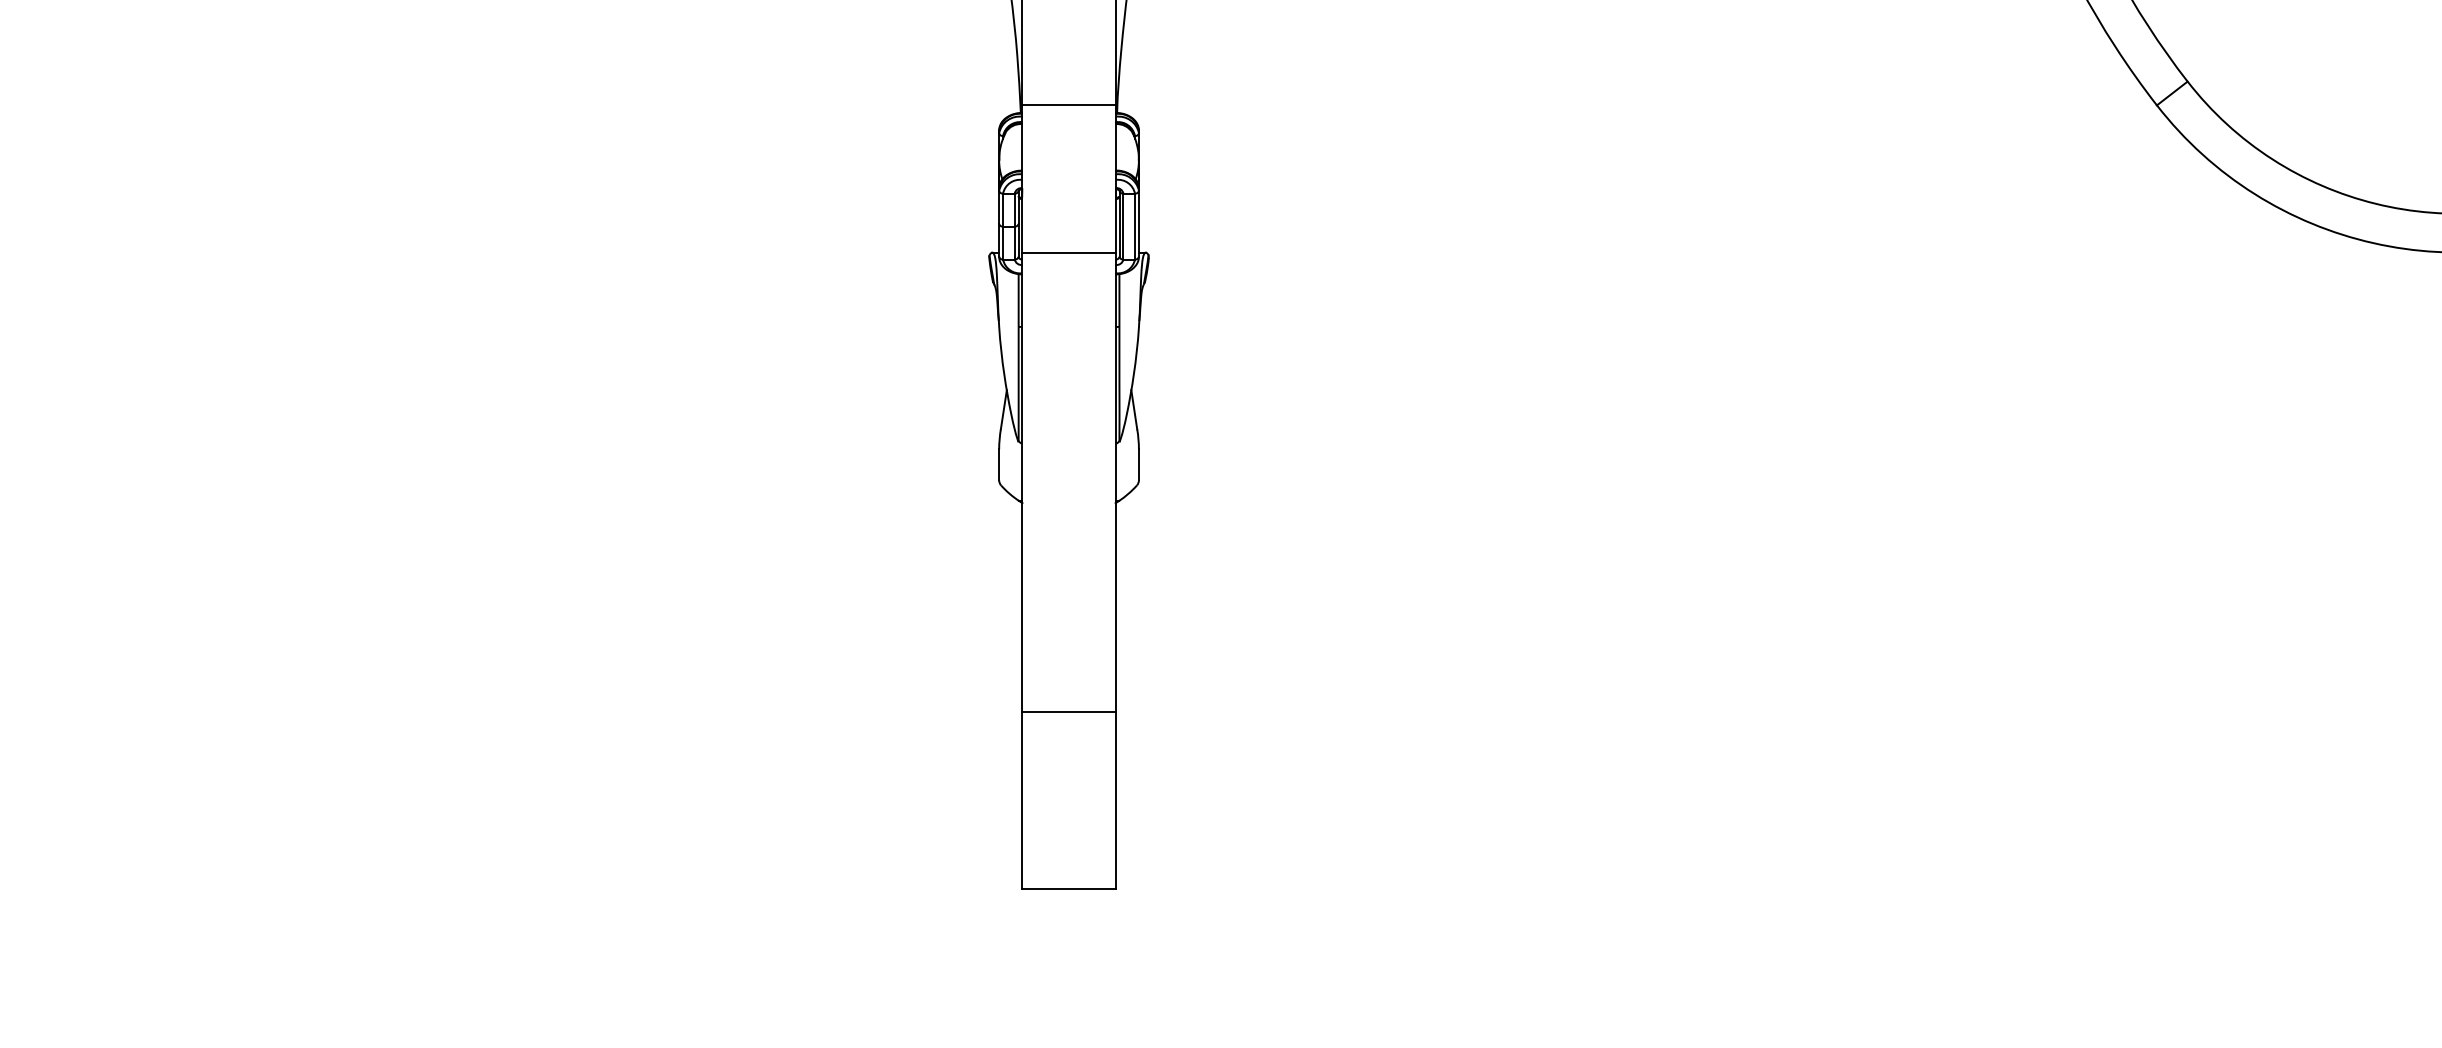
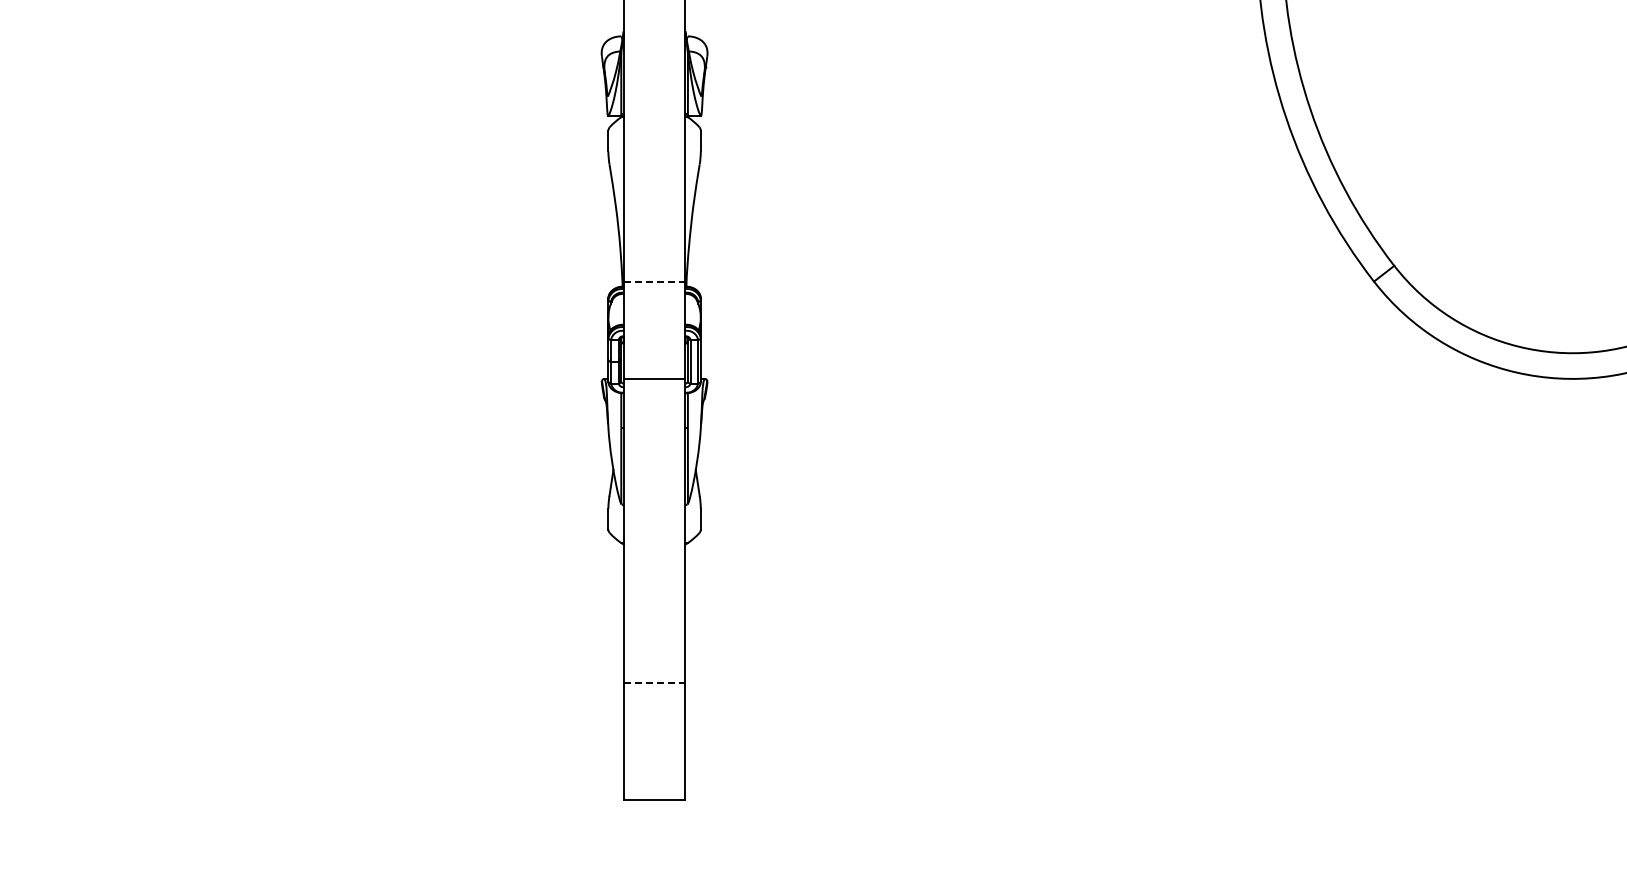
line: (1068, 105) -> (654, 281), solid -> dashed
line: (1068, 713) -> (654, 683), solid -> dashed

